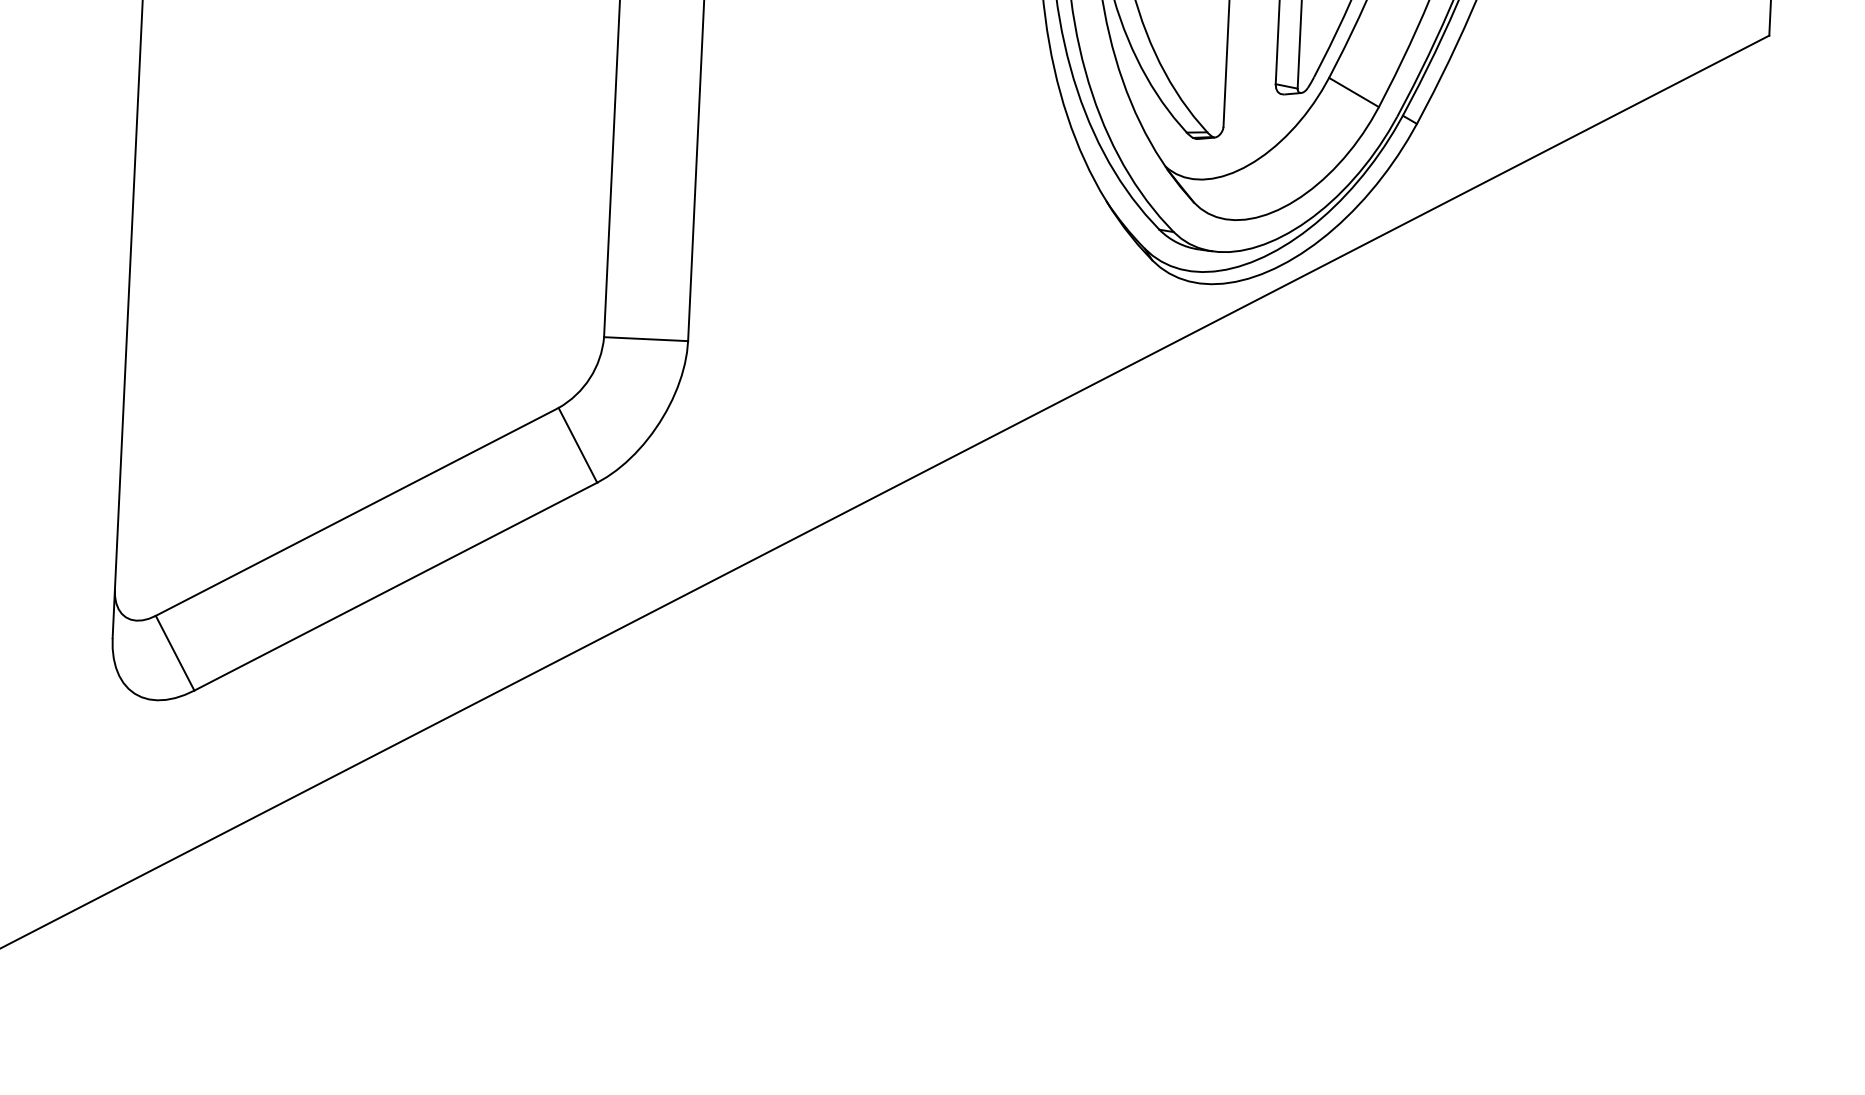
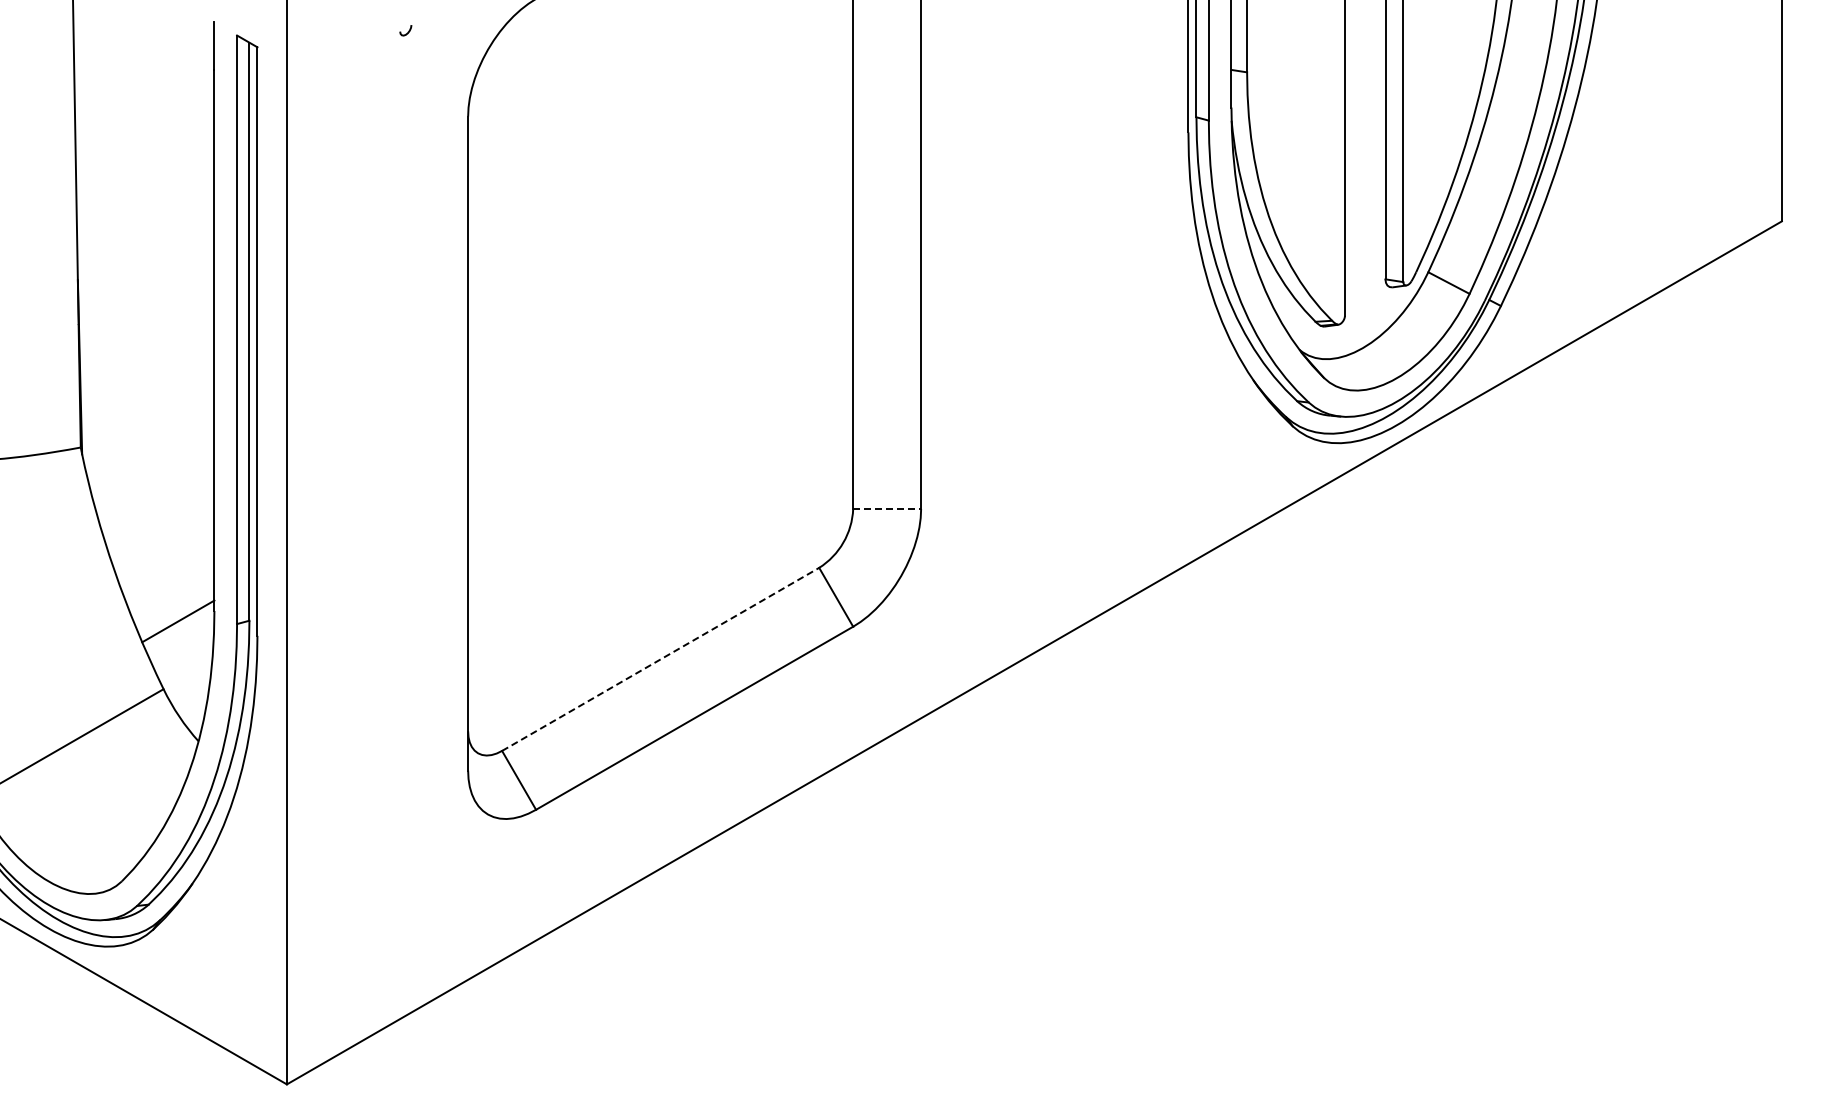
line: (646, 339) -> (887, 509), solid -> dashed
line: (358, 512) -> (661, 659), solid -> dashed

